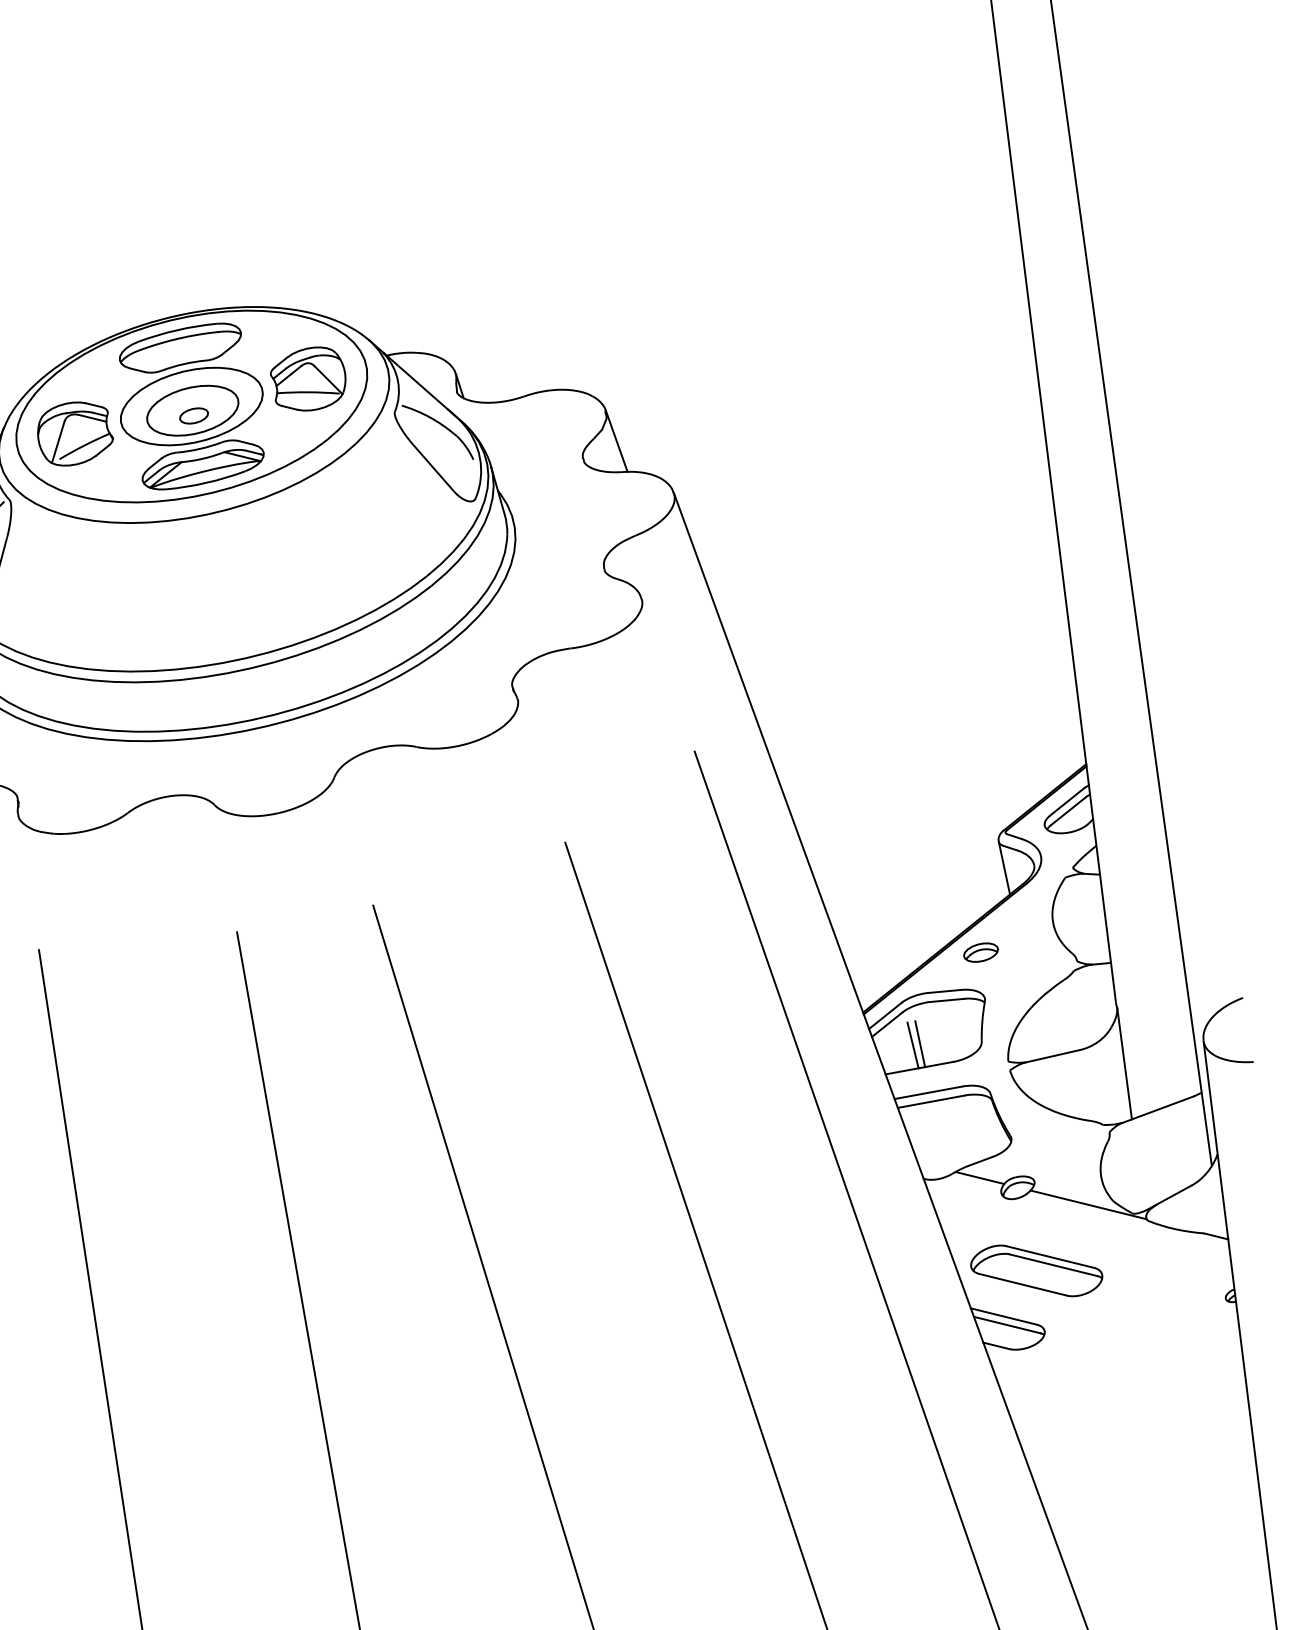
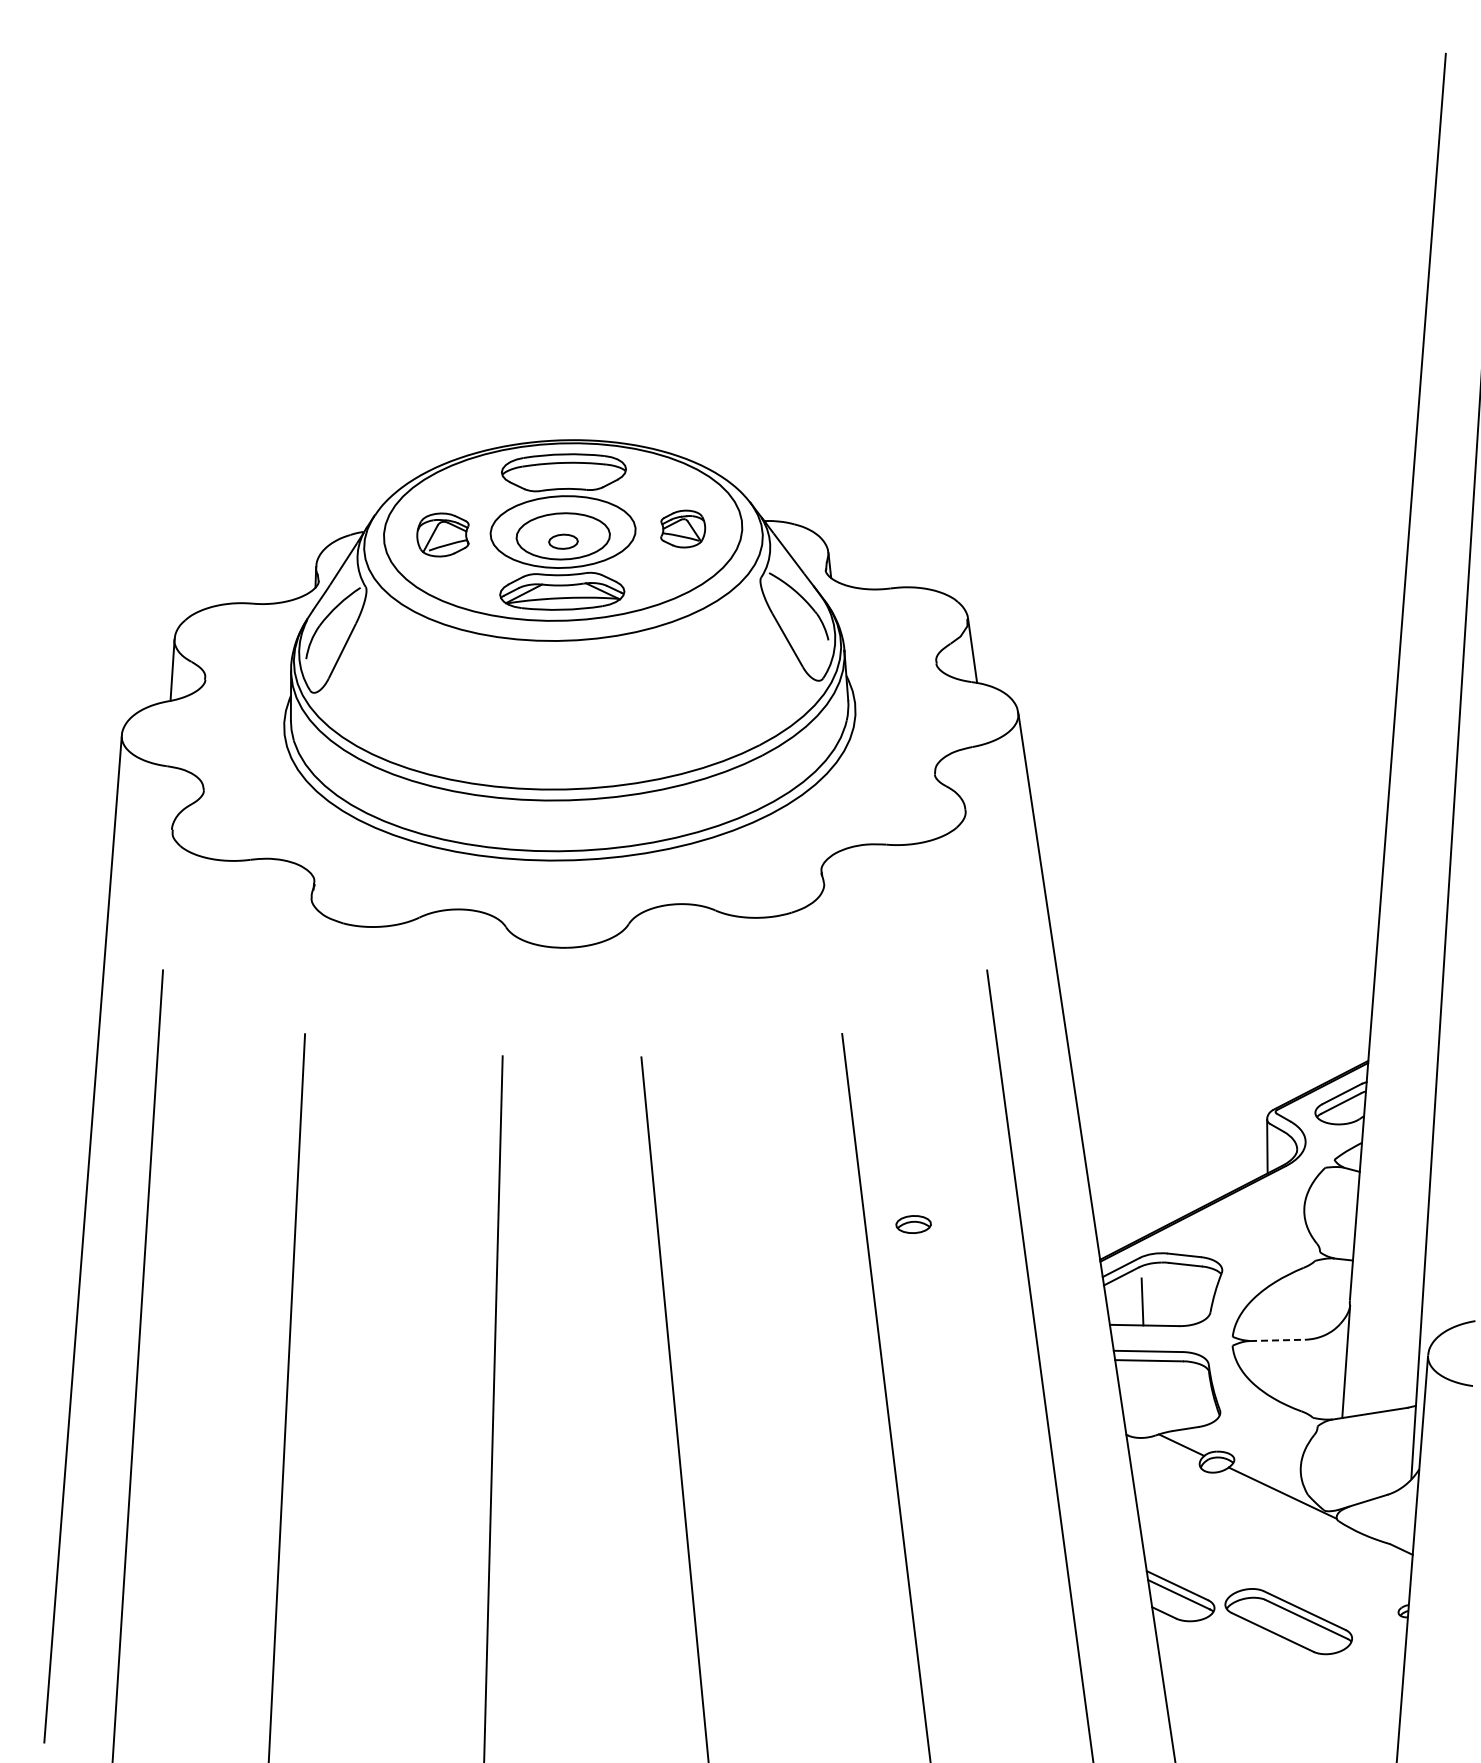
part: (308, 379) -> (682, 528), size x0.6
part: (74, 432) -> (442, 534), size x0.7
part: (980, 952) -> (913, 1224), moved
line: (919, 1043) -> (1149, 1301), removed
line: (1053, 1056) -> (1277, 1340), solid -> dashed
part: (1036, 1270) -> (1288, 1621), moved

